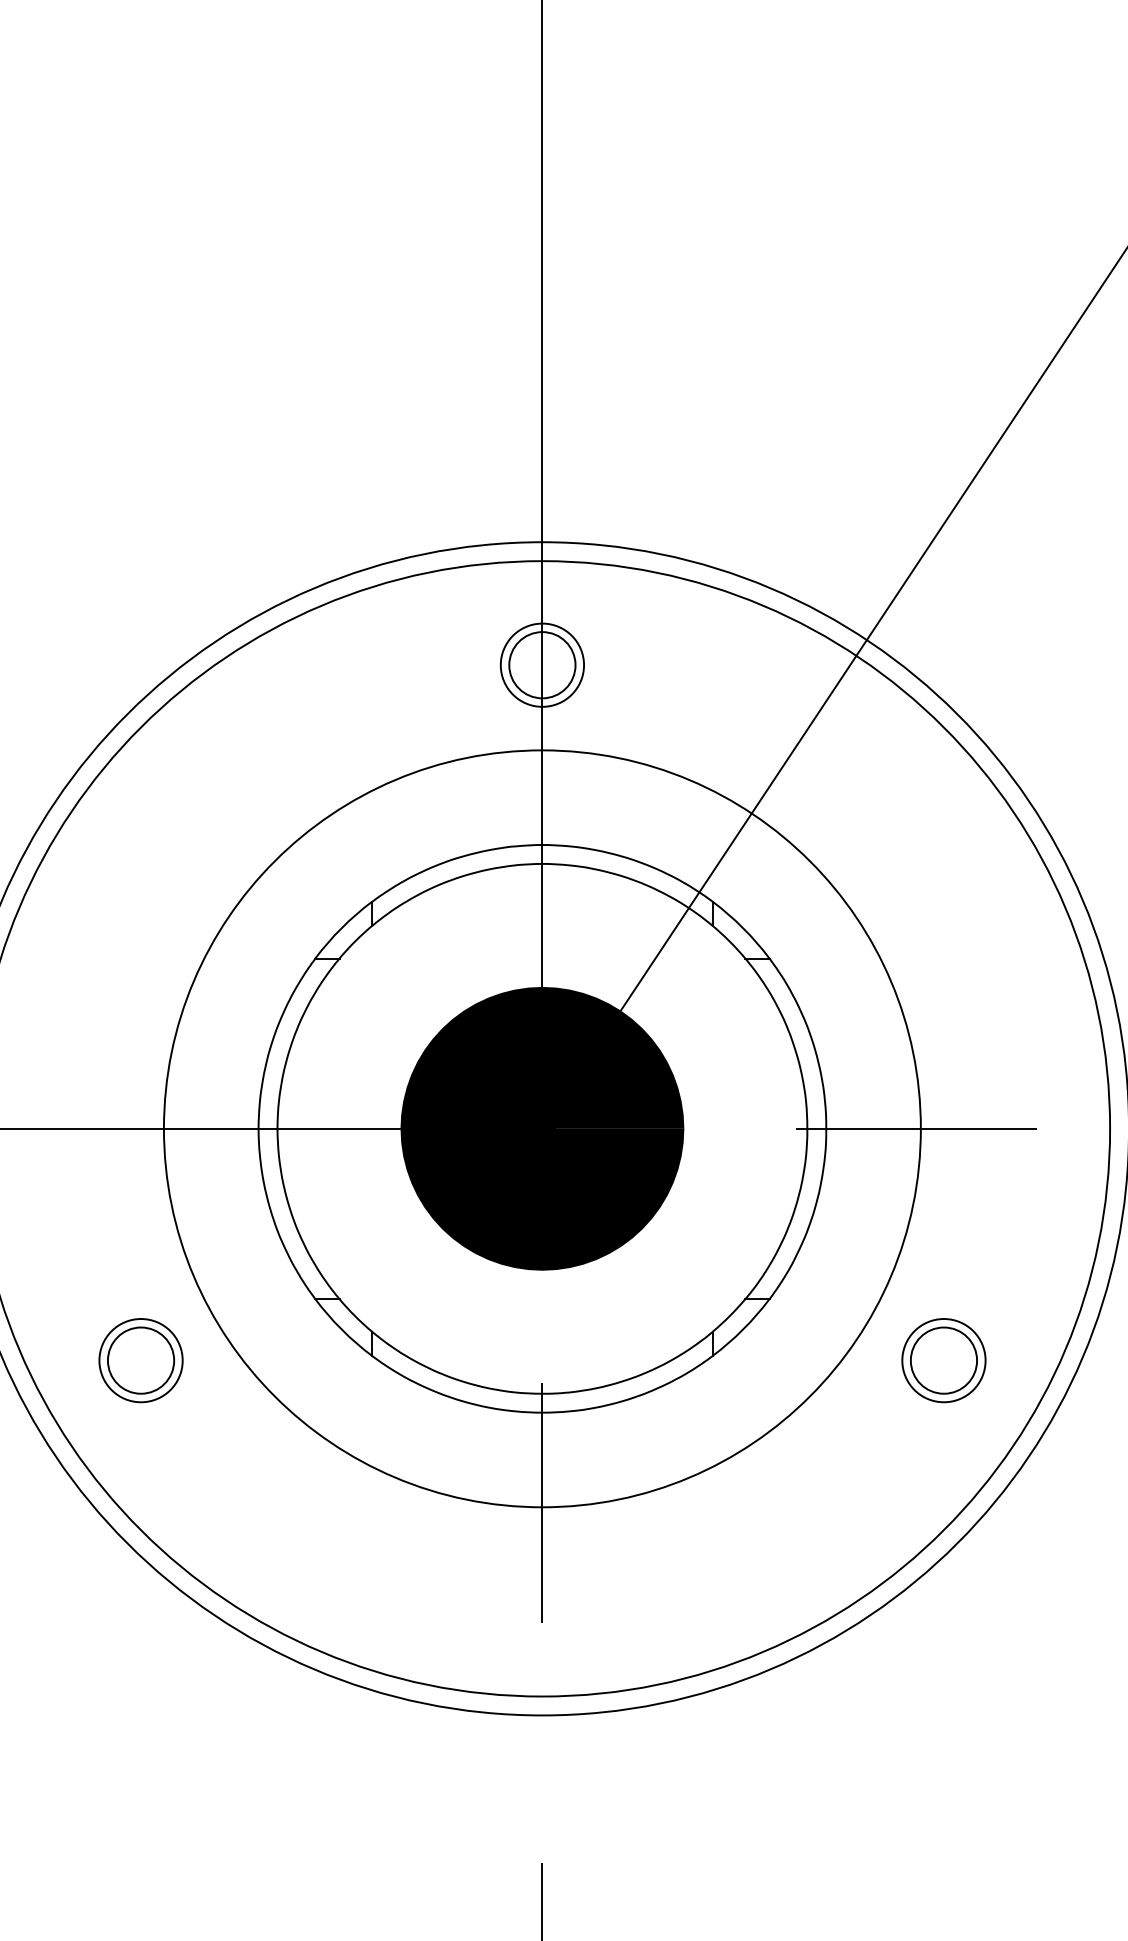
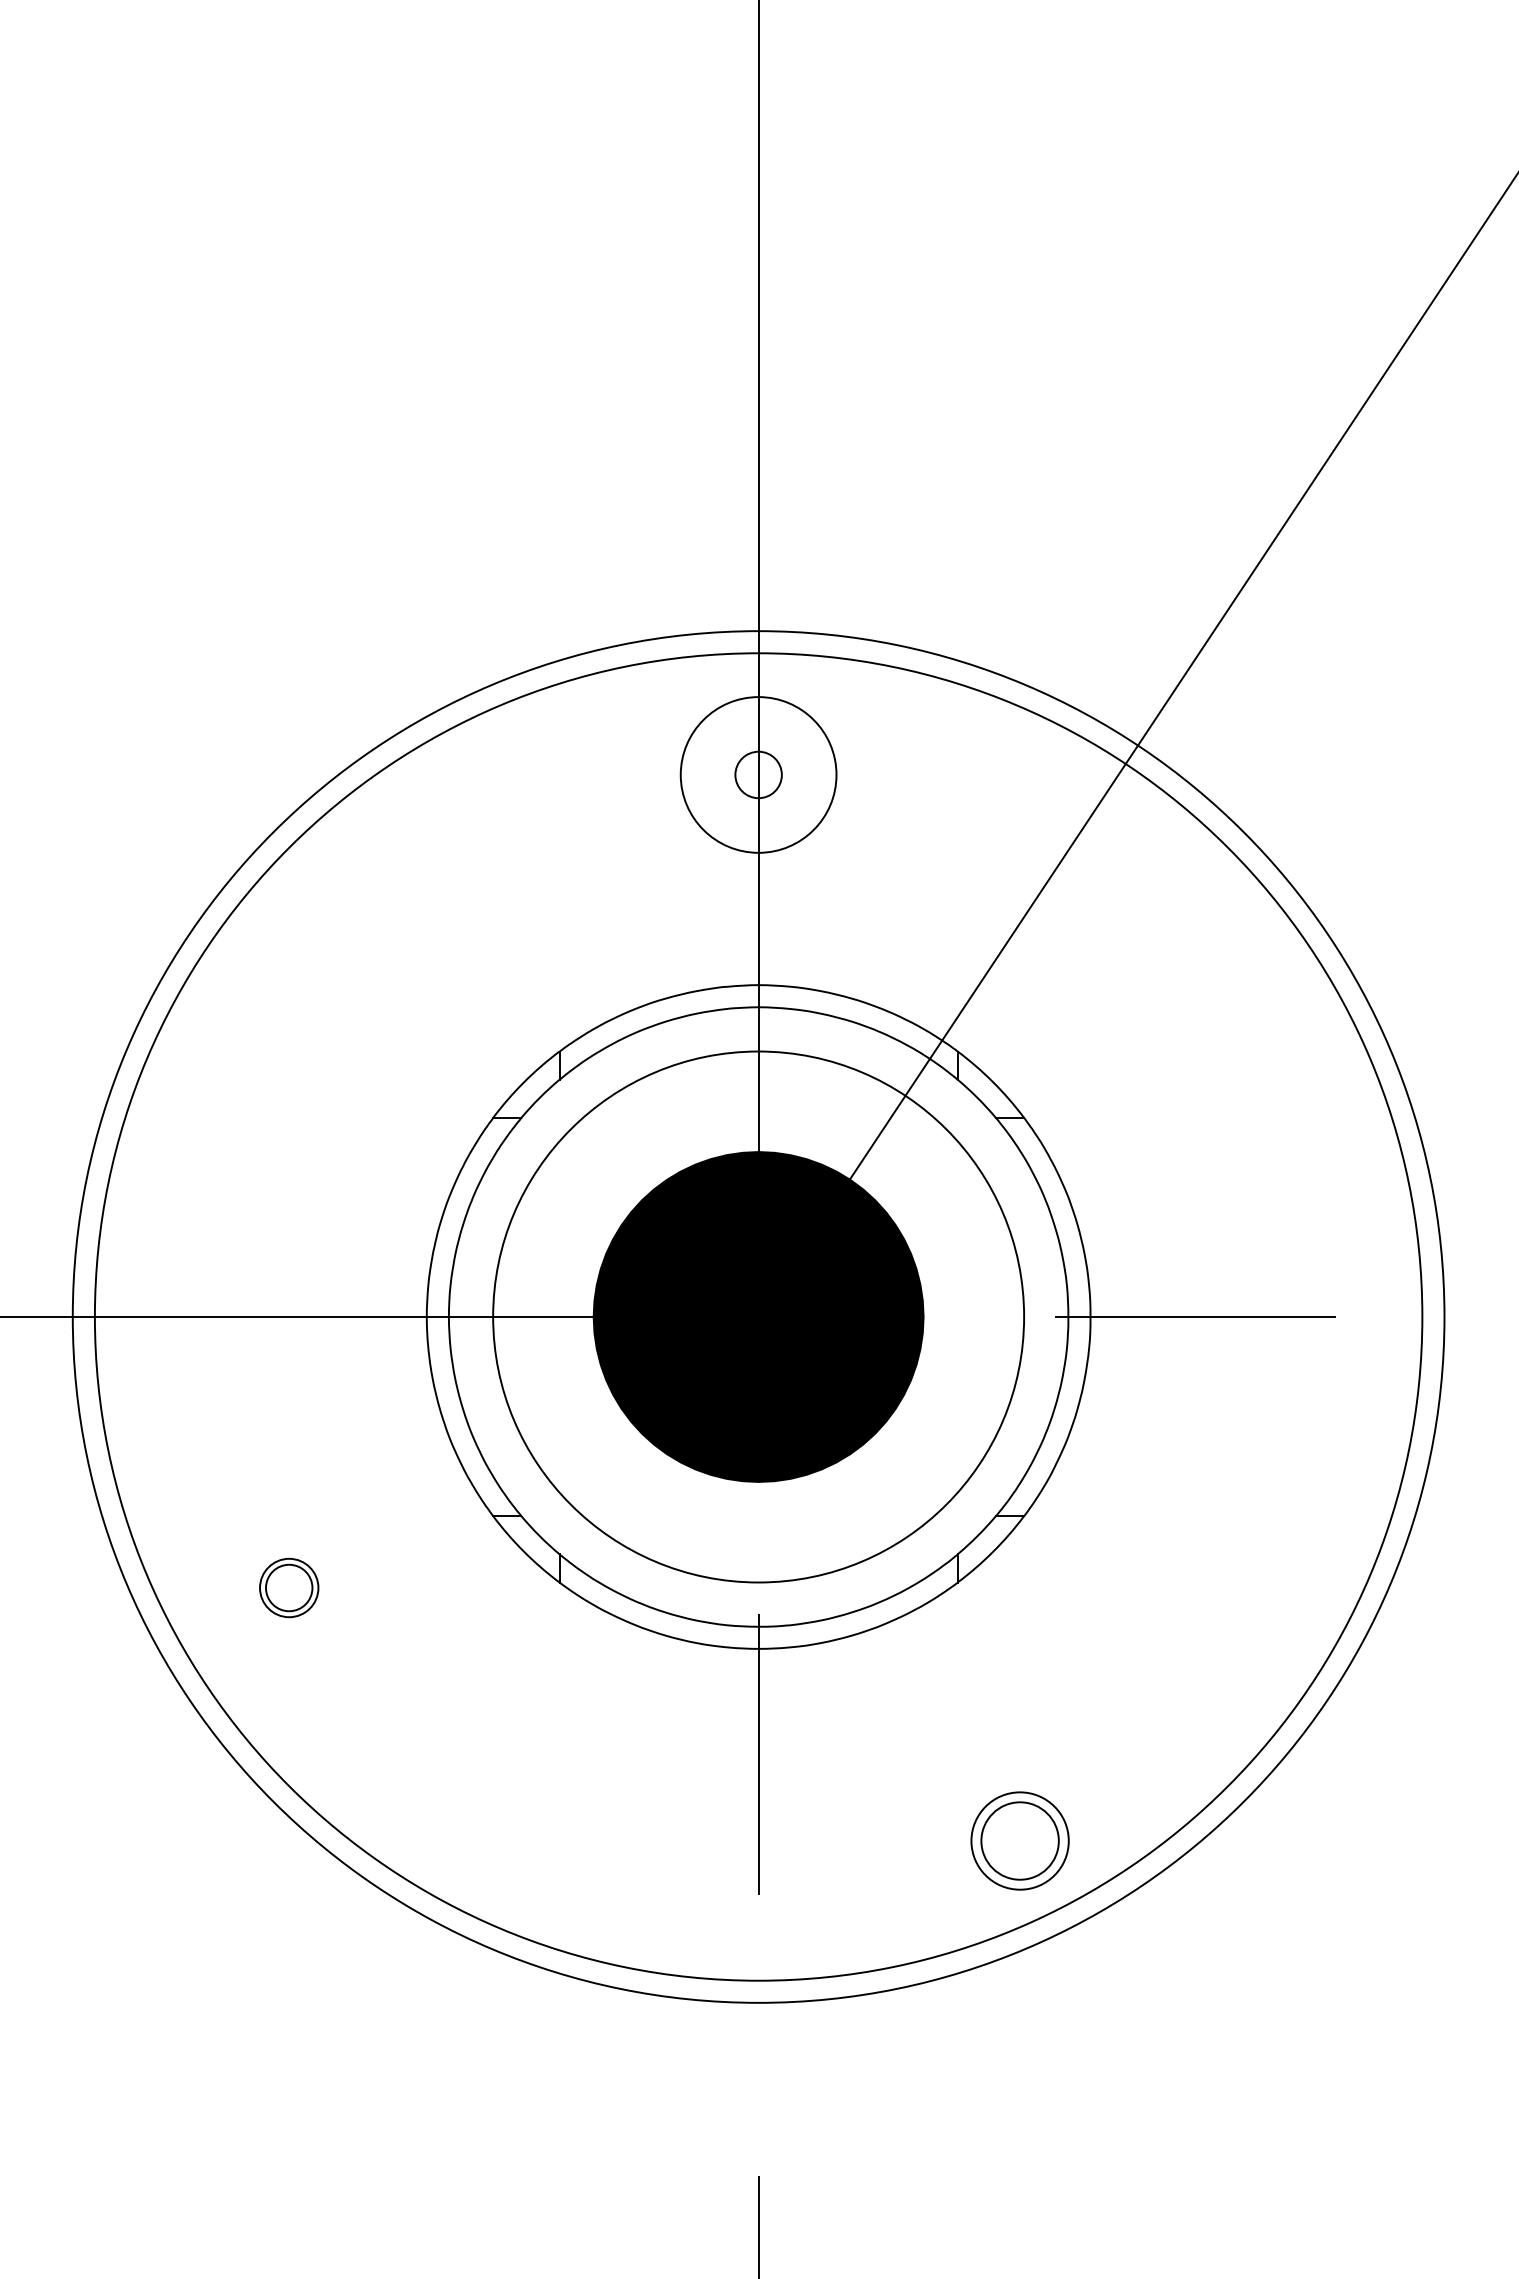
circle: (542, 664) -> (758, 774), size x0.6
circle: (542, 664) -> (758, 774), size x1.6
circle: (542, 1128) -> (758, 1316), size x0.6
part: (140, 1360) -> (288, 1587), size x0.6
part: (943, 1360) -> (1019, 1840), moved

